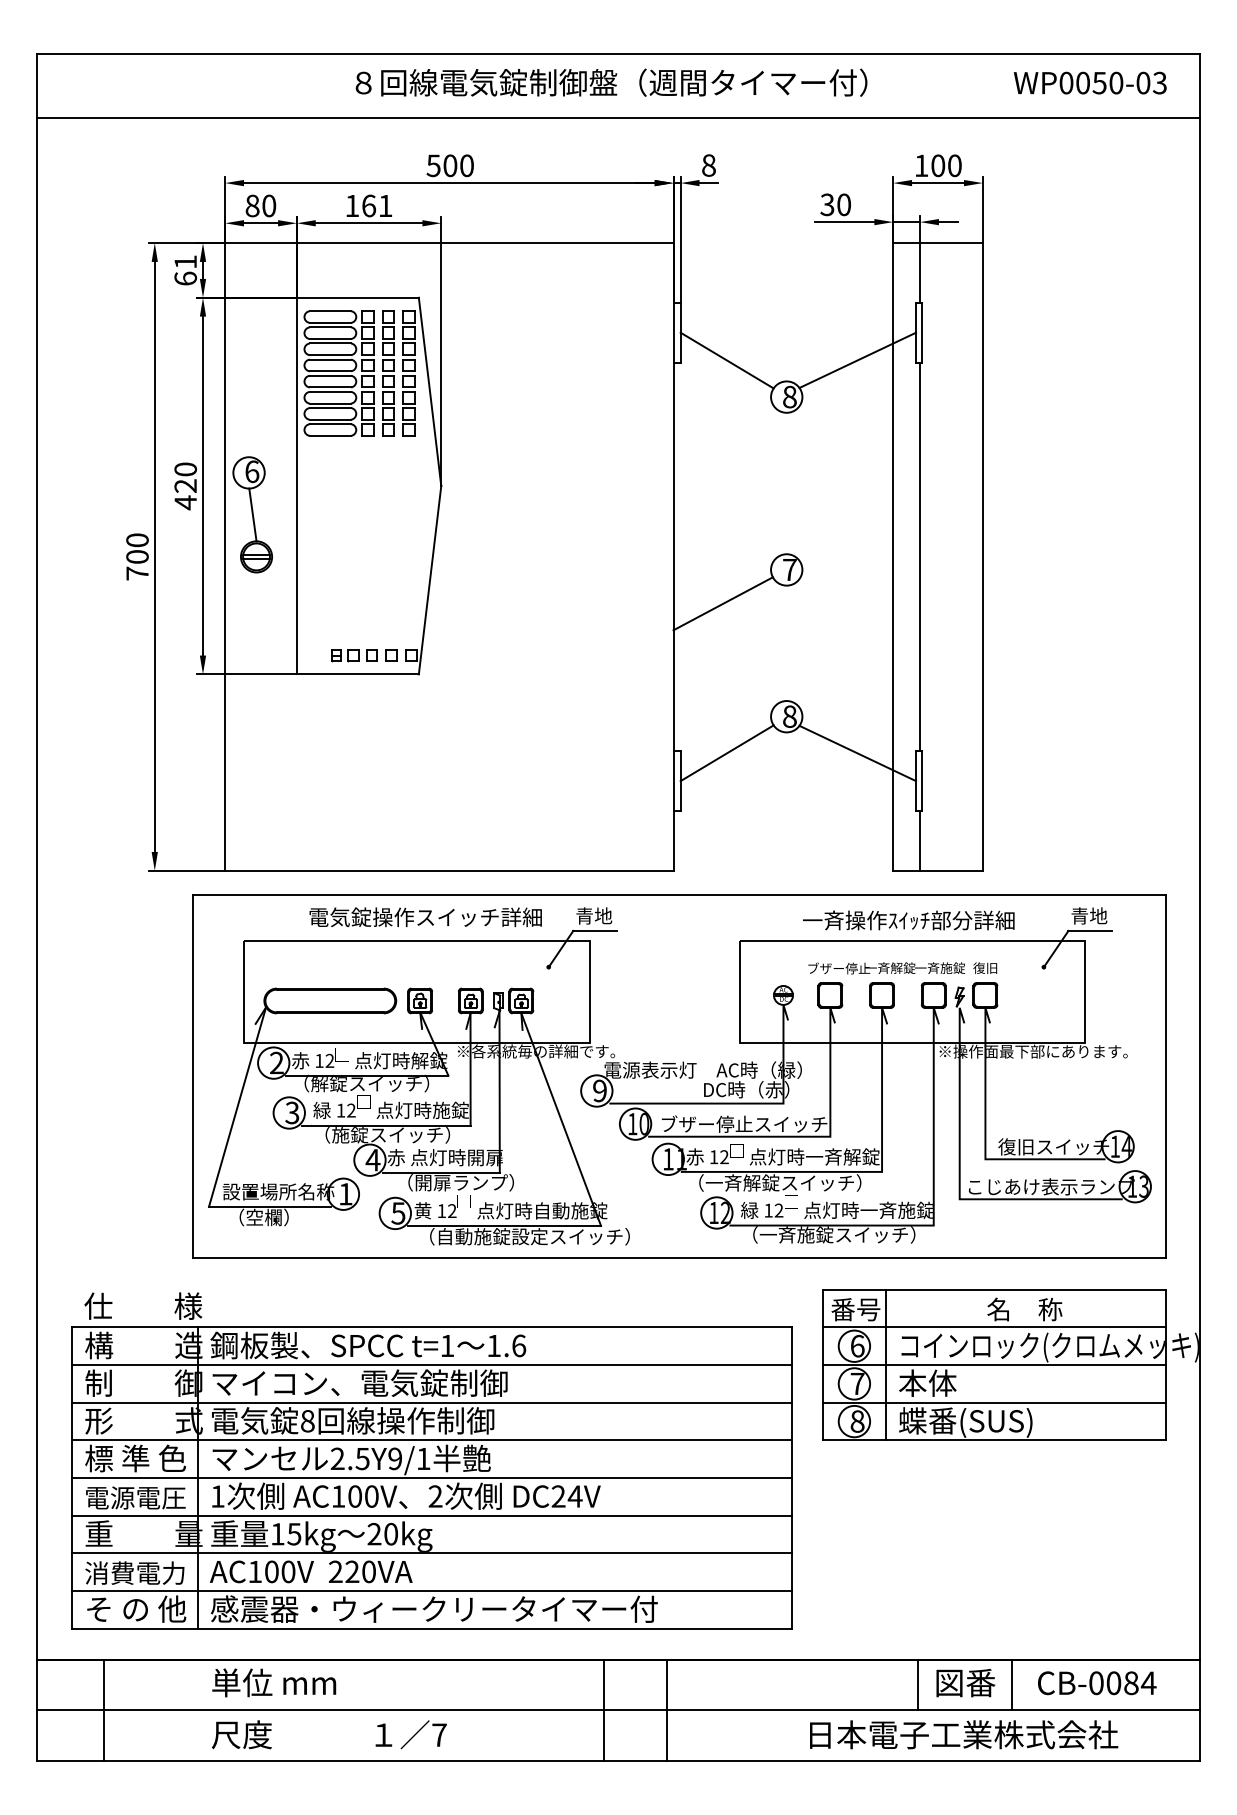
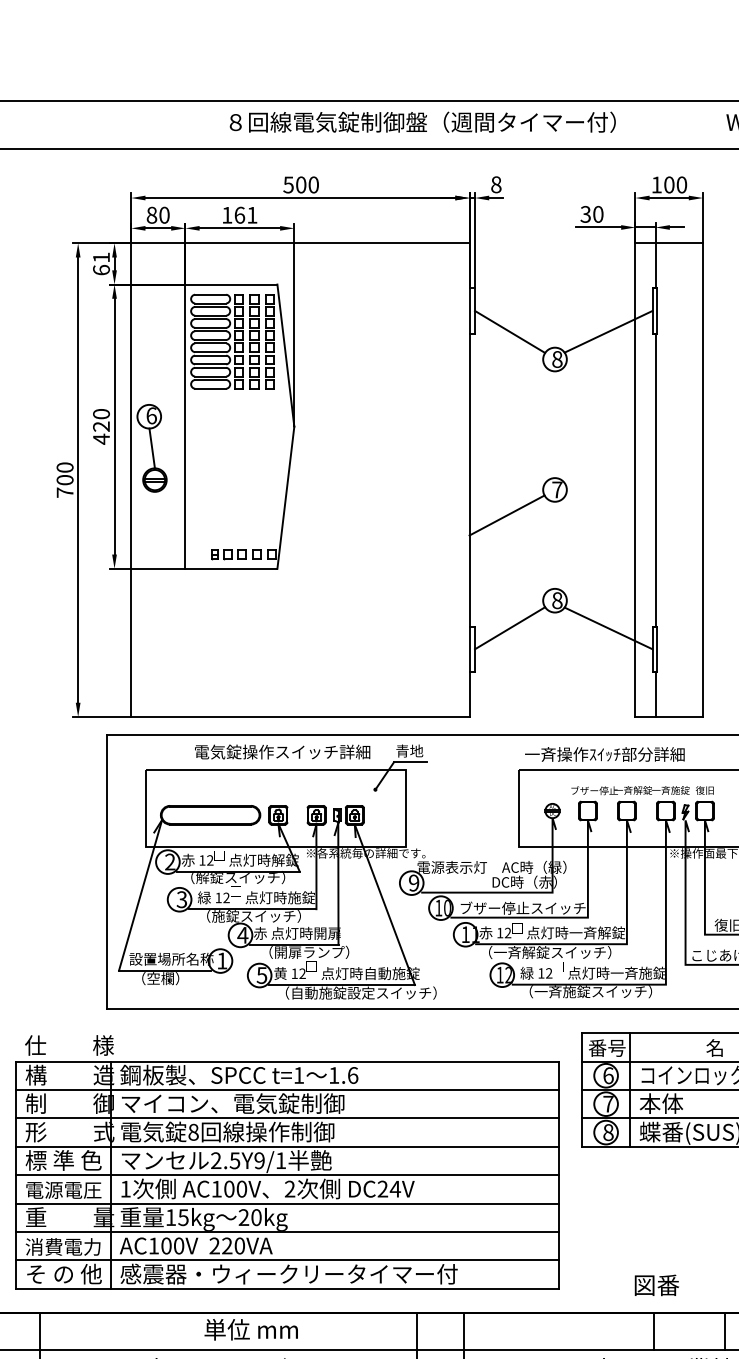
text: (908, 920) -> (604, 754), moved
text: (274, 1682) -> (251, 1329), moved
text: (965, 1683) -> (656, 1285), moved

